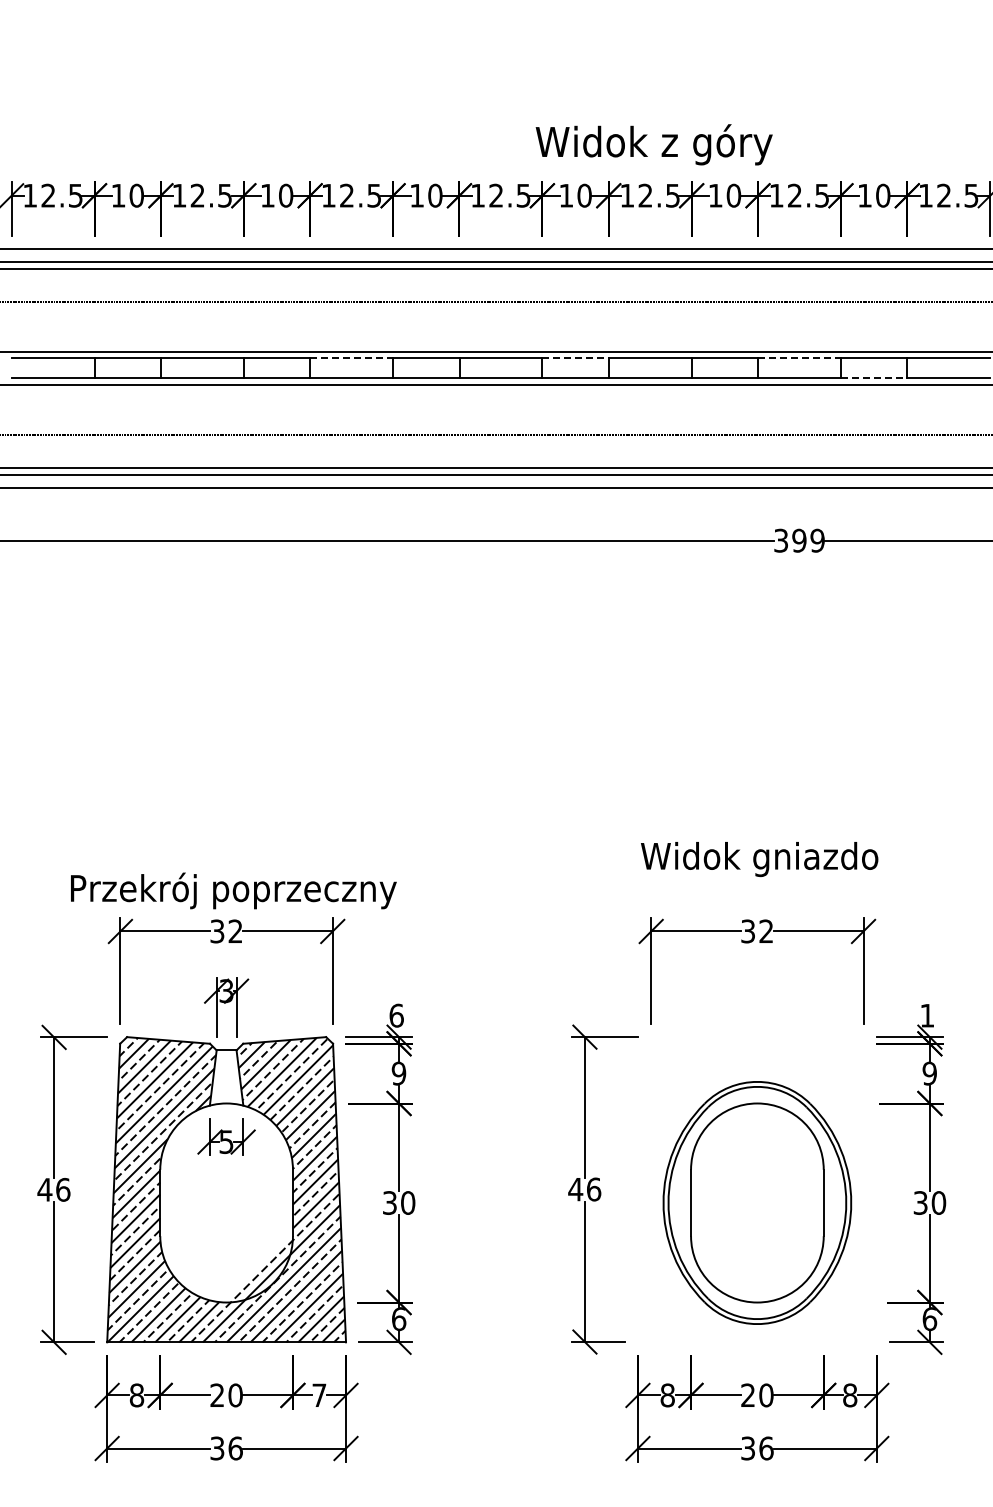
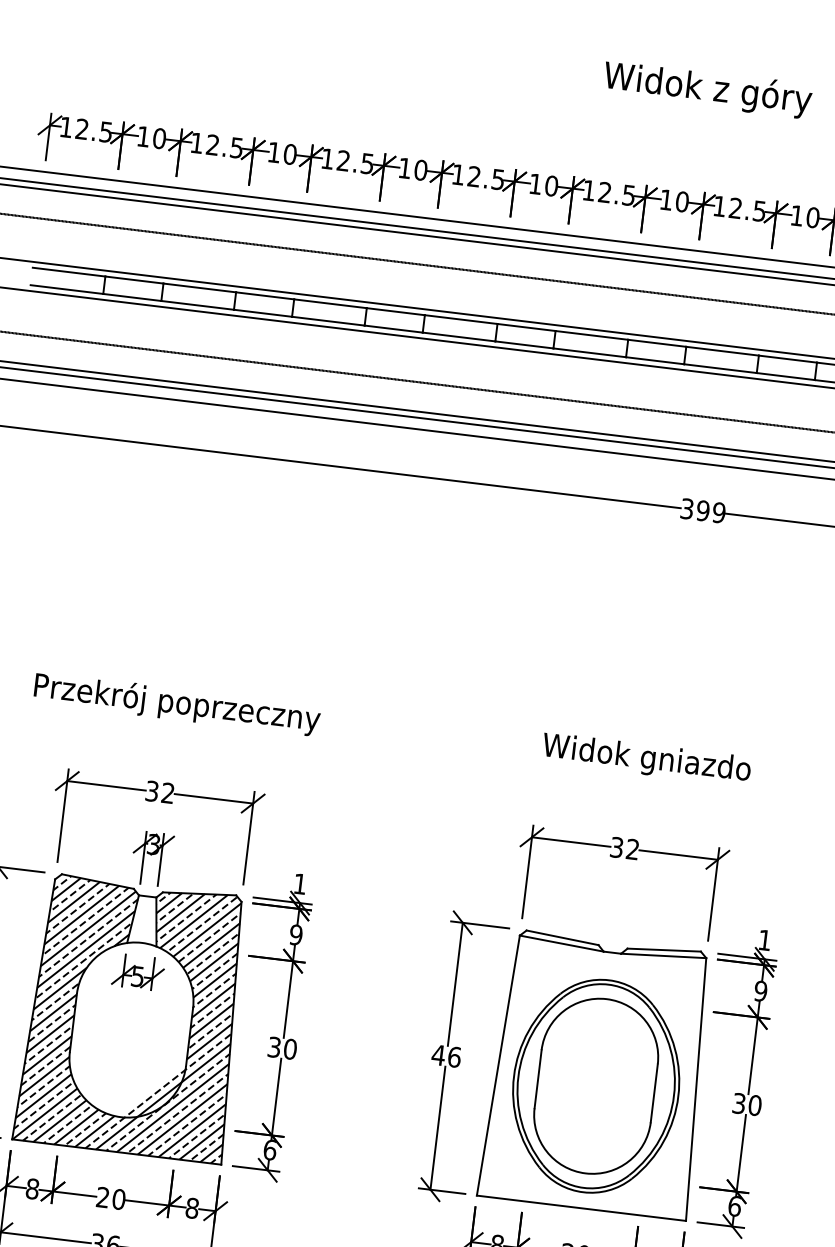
text: (653, 144) -> (707, 89), moved
line: (352, 358) -> (331, 304), dashed -> solid
line: (576, 358) -> (527, 327), dashed -> solid
line: (800, 358) -> (723, 351), dashed -> solid
line: (874, 378) -> (786, 376), dashed -> solid
text: (759, 859) -> (646, 759), moved
text: (233, 890) -> (177, 703), moved
text: (396, 1015) -> (300, 883), 6 -> 1
part: (757, 1189) -> (597, 1074), added
text: (319, 1395) -> (192, 1208), 7 -> 8

